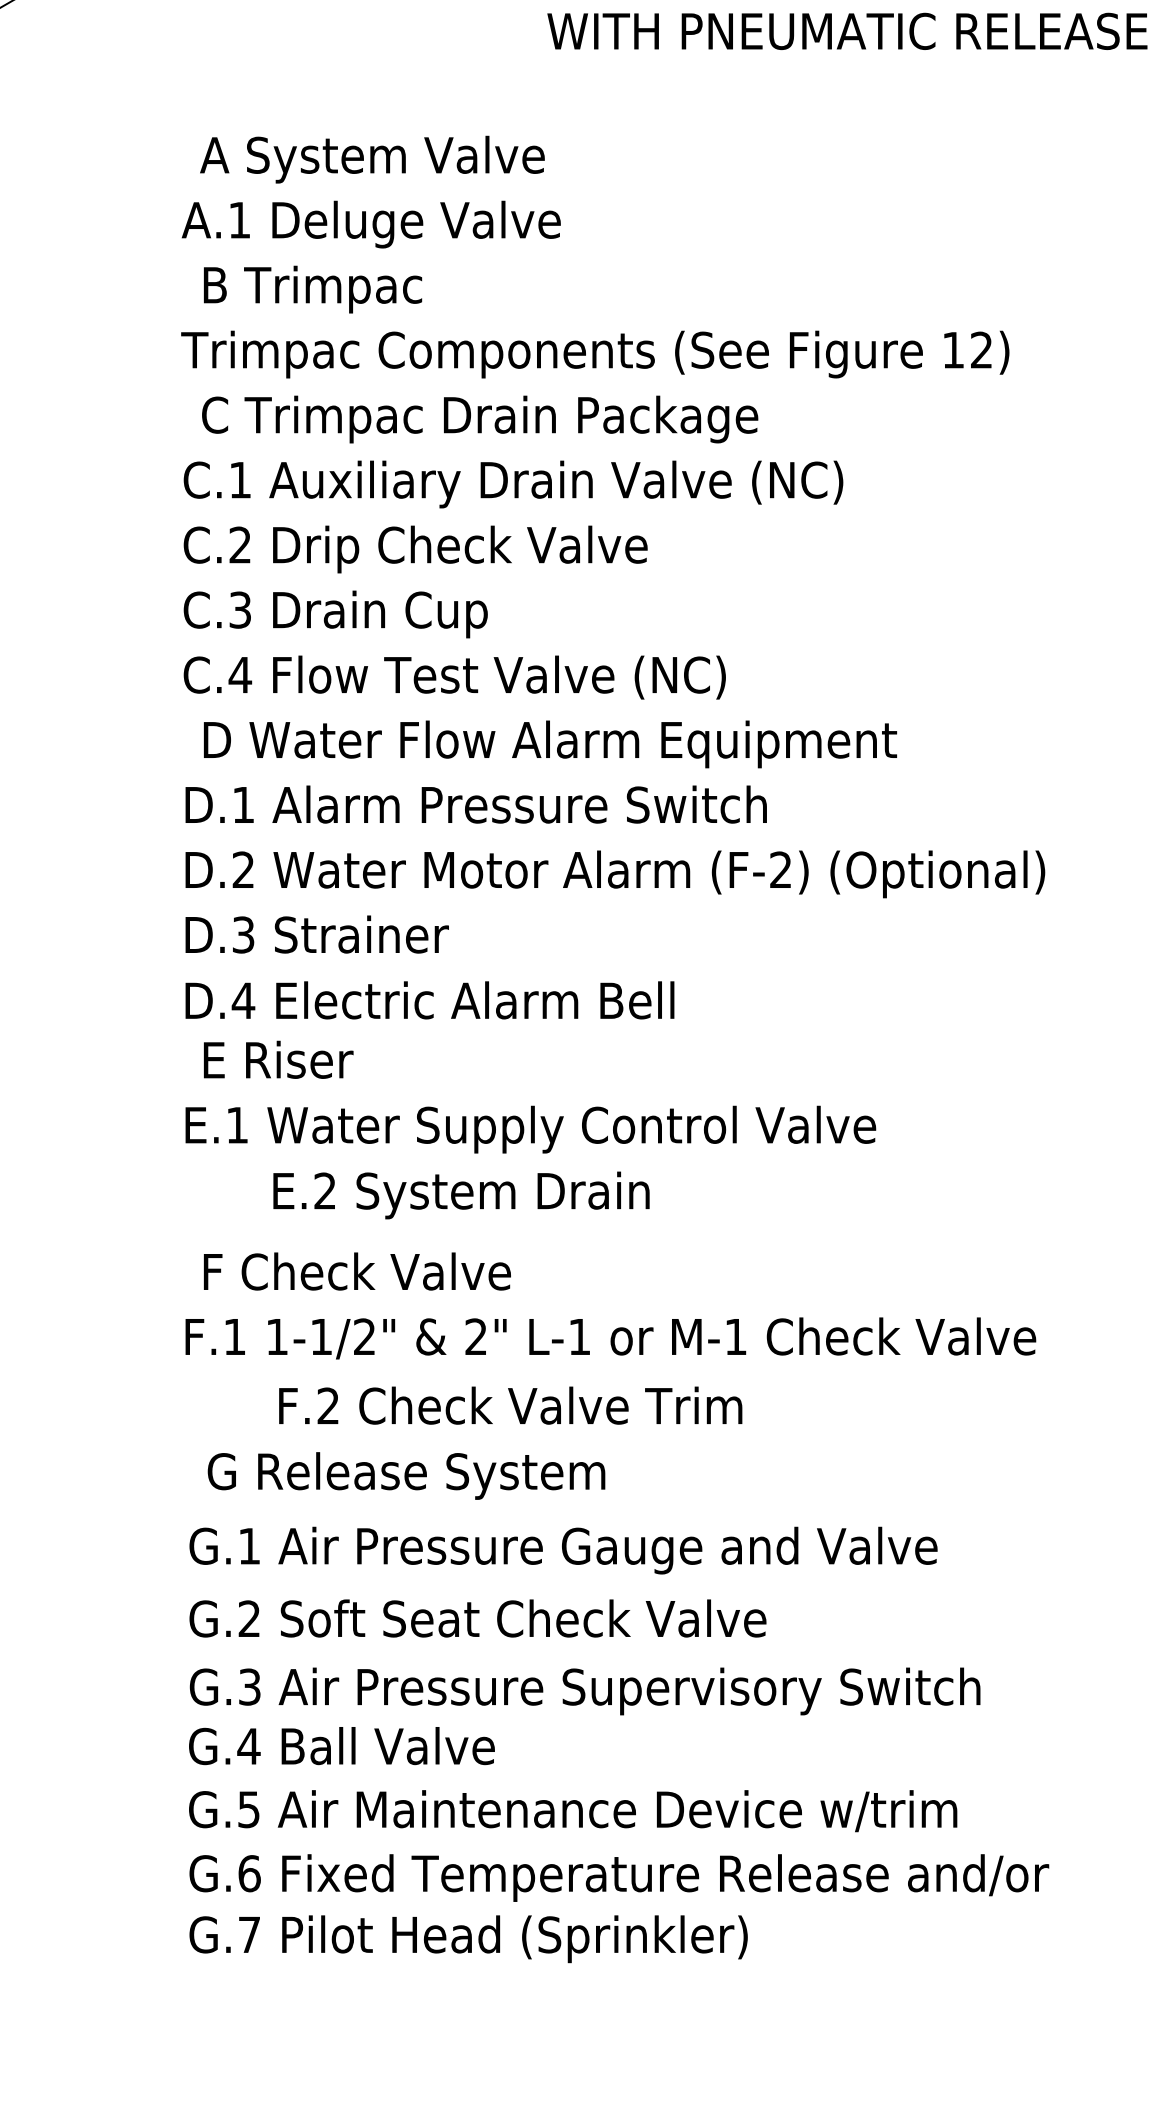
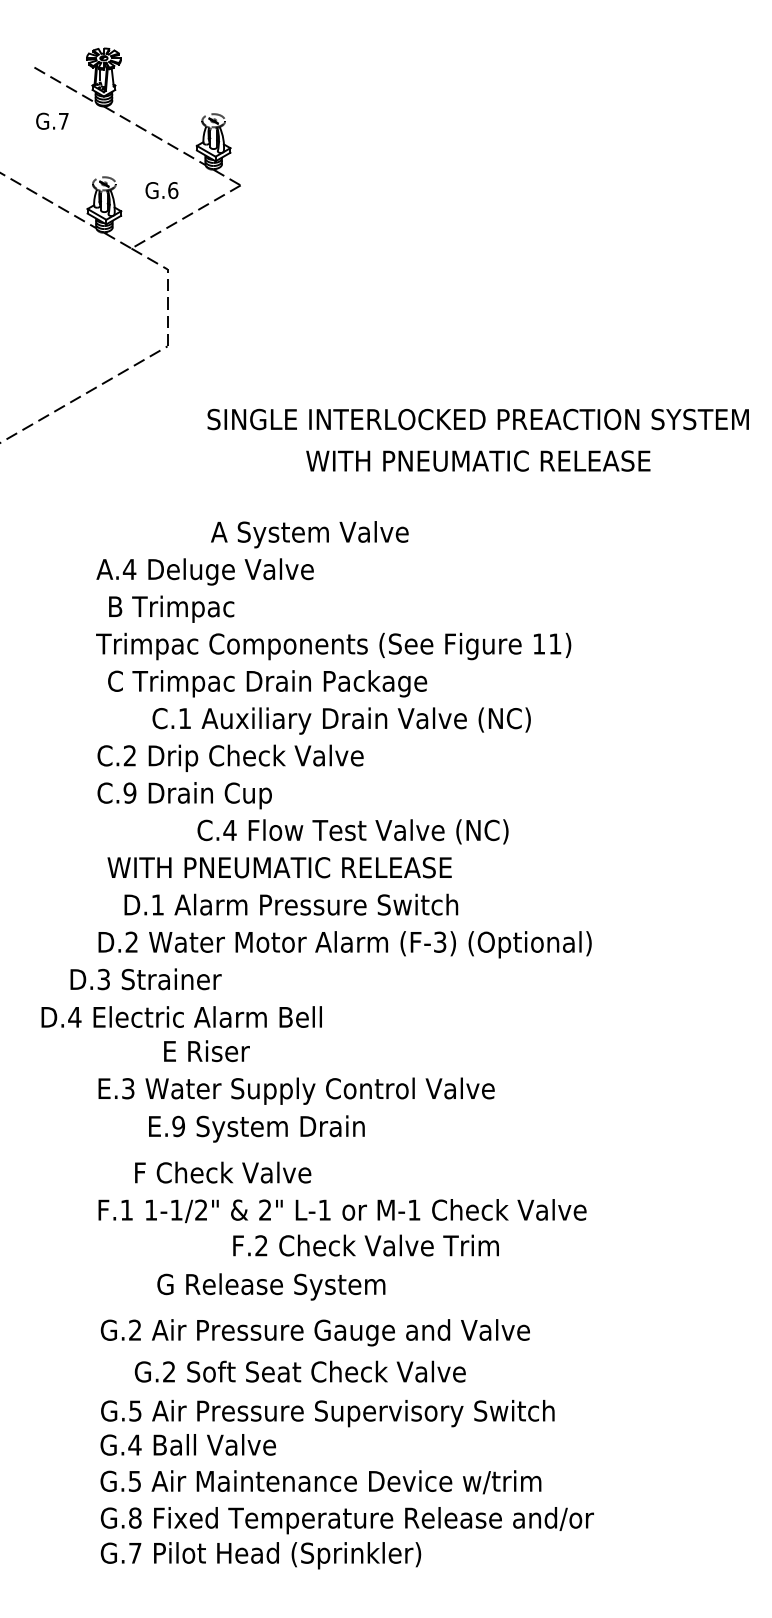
text: (371, 159) -> (309, 534), moved
text: (239, 220) -> (129, 569), A.1 -> A.4
text: (981, 349) -> (555, 643), 12) -> 11)
text: (513, 483) -> (341, 720), moved
text: (239, 608) -> (129, 792), C.3 -> C.9
text: (453, 676) -> (352, 831), moved
text: (547, 743) -> (306, 869), D Water Flow Alarm Equipment -> WITH PNEUMATIC RELEASE
text: (476, 804) -> (291, 904), moved
text: (781, 868) -> (440, 941), (F-2) -> (F-3)
text: (316, 934) -> (145, 979), moved
text: (429, 999) -> (181, 1016), moved
text: (277, 1060) -> (206, 1051), moved
text: (237, 1124) -> (128, 1088), E.1 -> E.3
text: (324, 1191) -> (178, 1126), E.2 -> E.9
text: (357, 1271) -> (223, 1172), moved
text: (509, 1405) -> (365, 1245), moved
text: (406, 1475) -> (271, 1286), moved
text: (249, 1544) -> (135, 1329), G.1 -> G.2
text: (476, 1618) -> (299, 1371), moved
text: (249, 1686) -> (135, 1410), G.3 -> G.5
text: (249, 1872) -> (135, 1517), G.6 -> G.8

